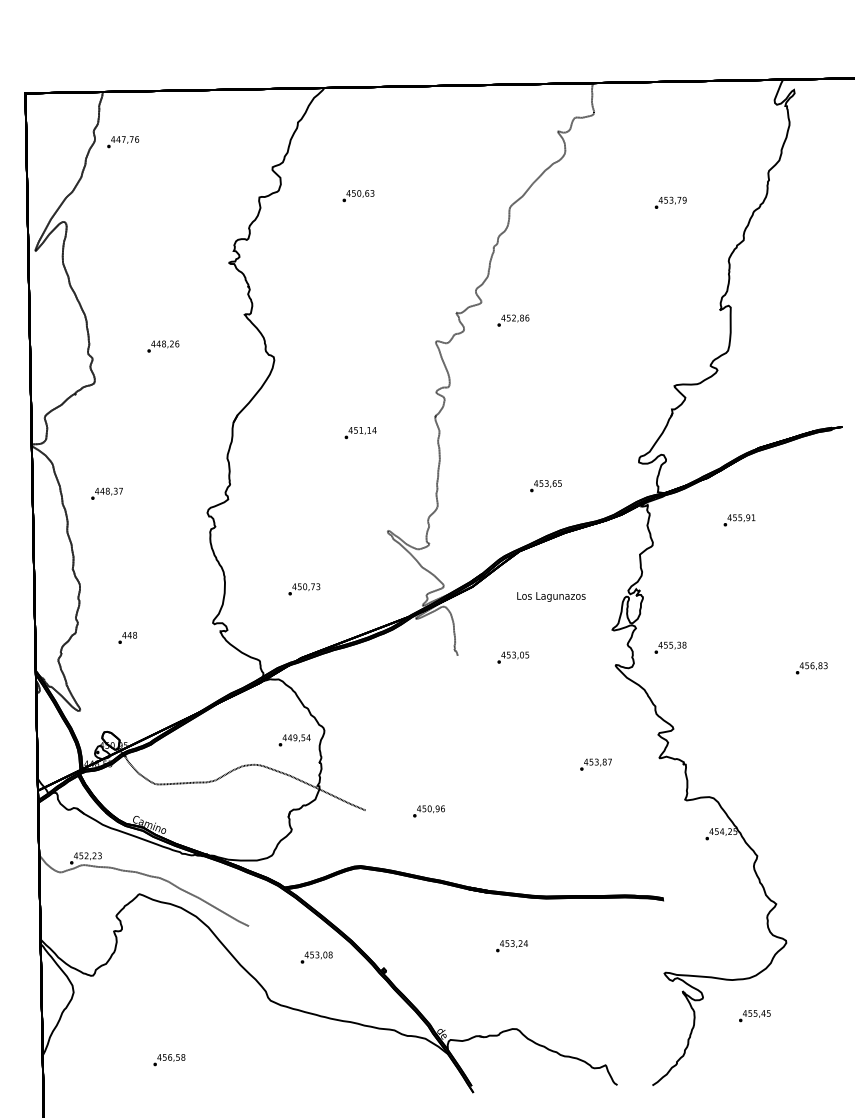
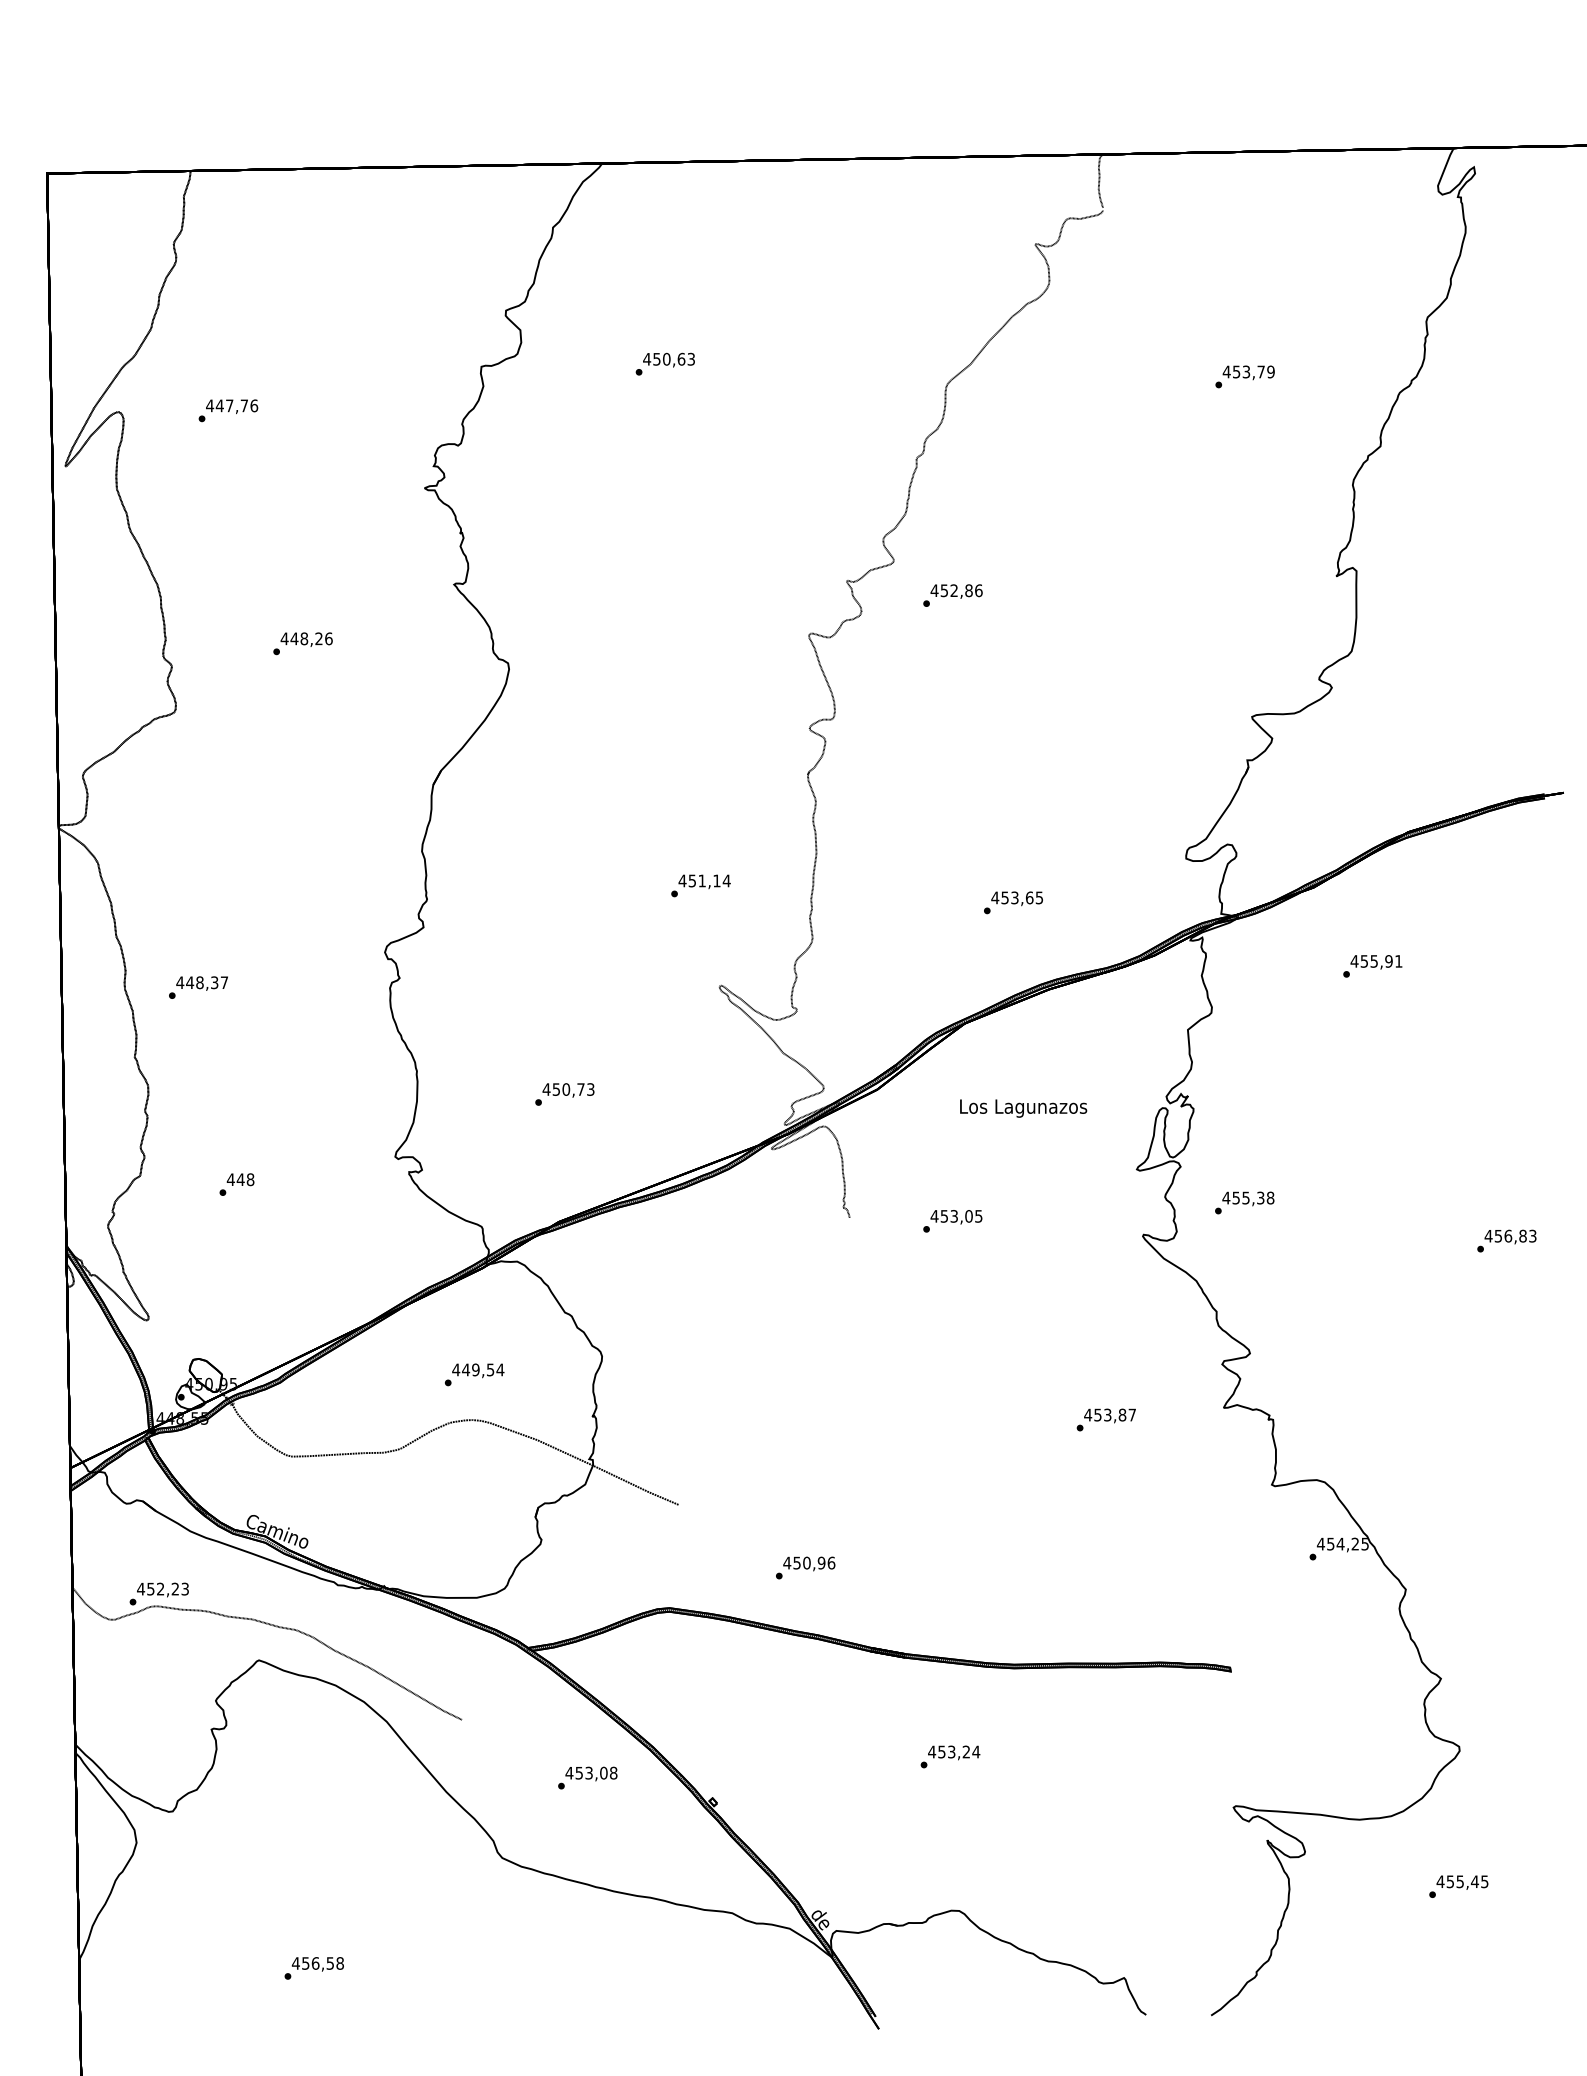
text: (123, 142) -> (229, 411), moved
text: (360, 433) -> (700, 886), moved
text: (106, 493) -> (197, 986), moved
text: (294, 740) -> (474, 1374), moved
text: (428, 811) -> (804, 1568), moved
text: (754, 1016) -> (1458, 1887), moved

